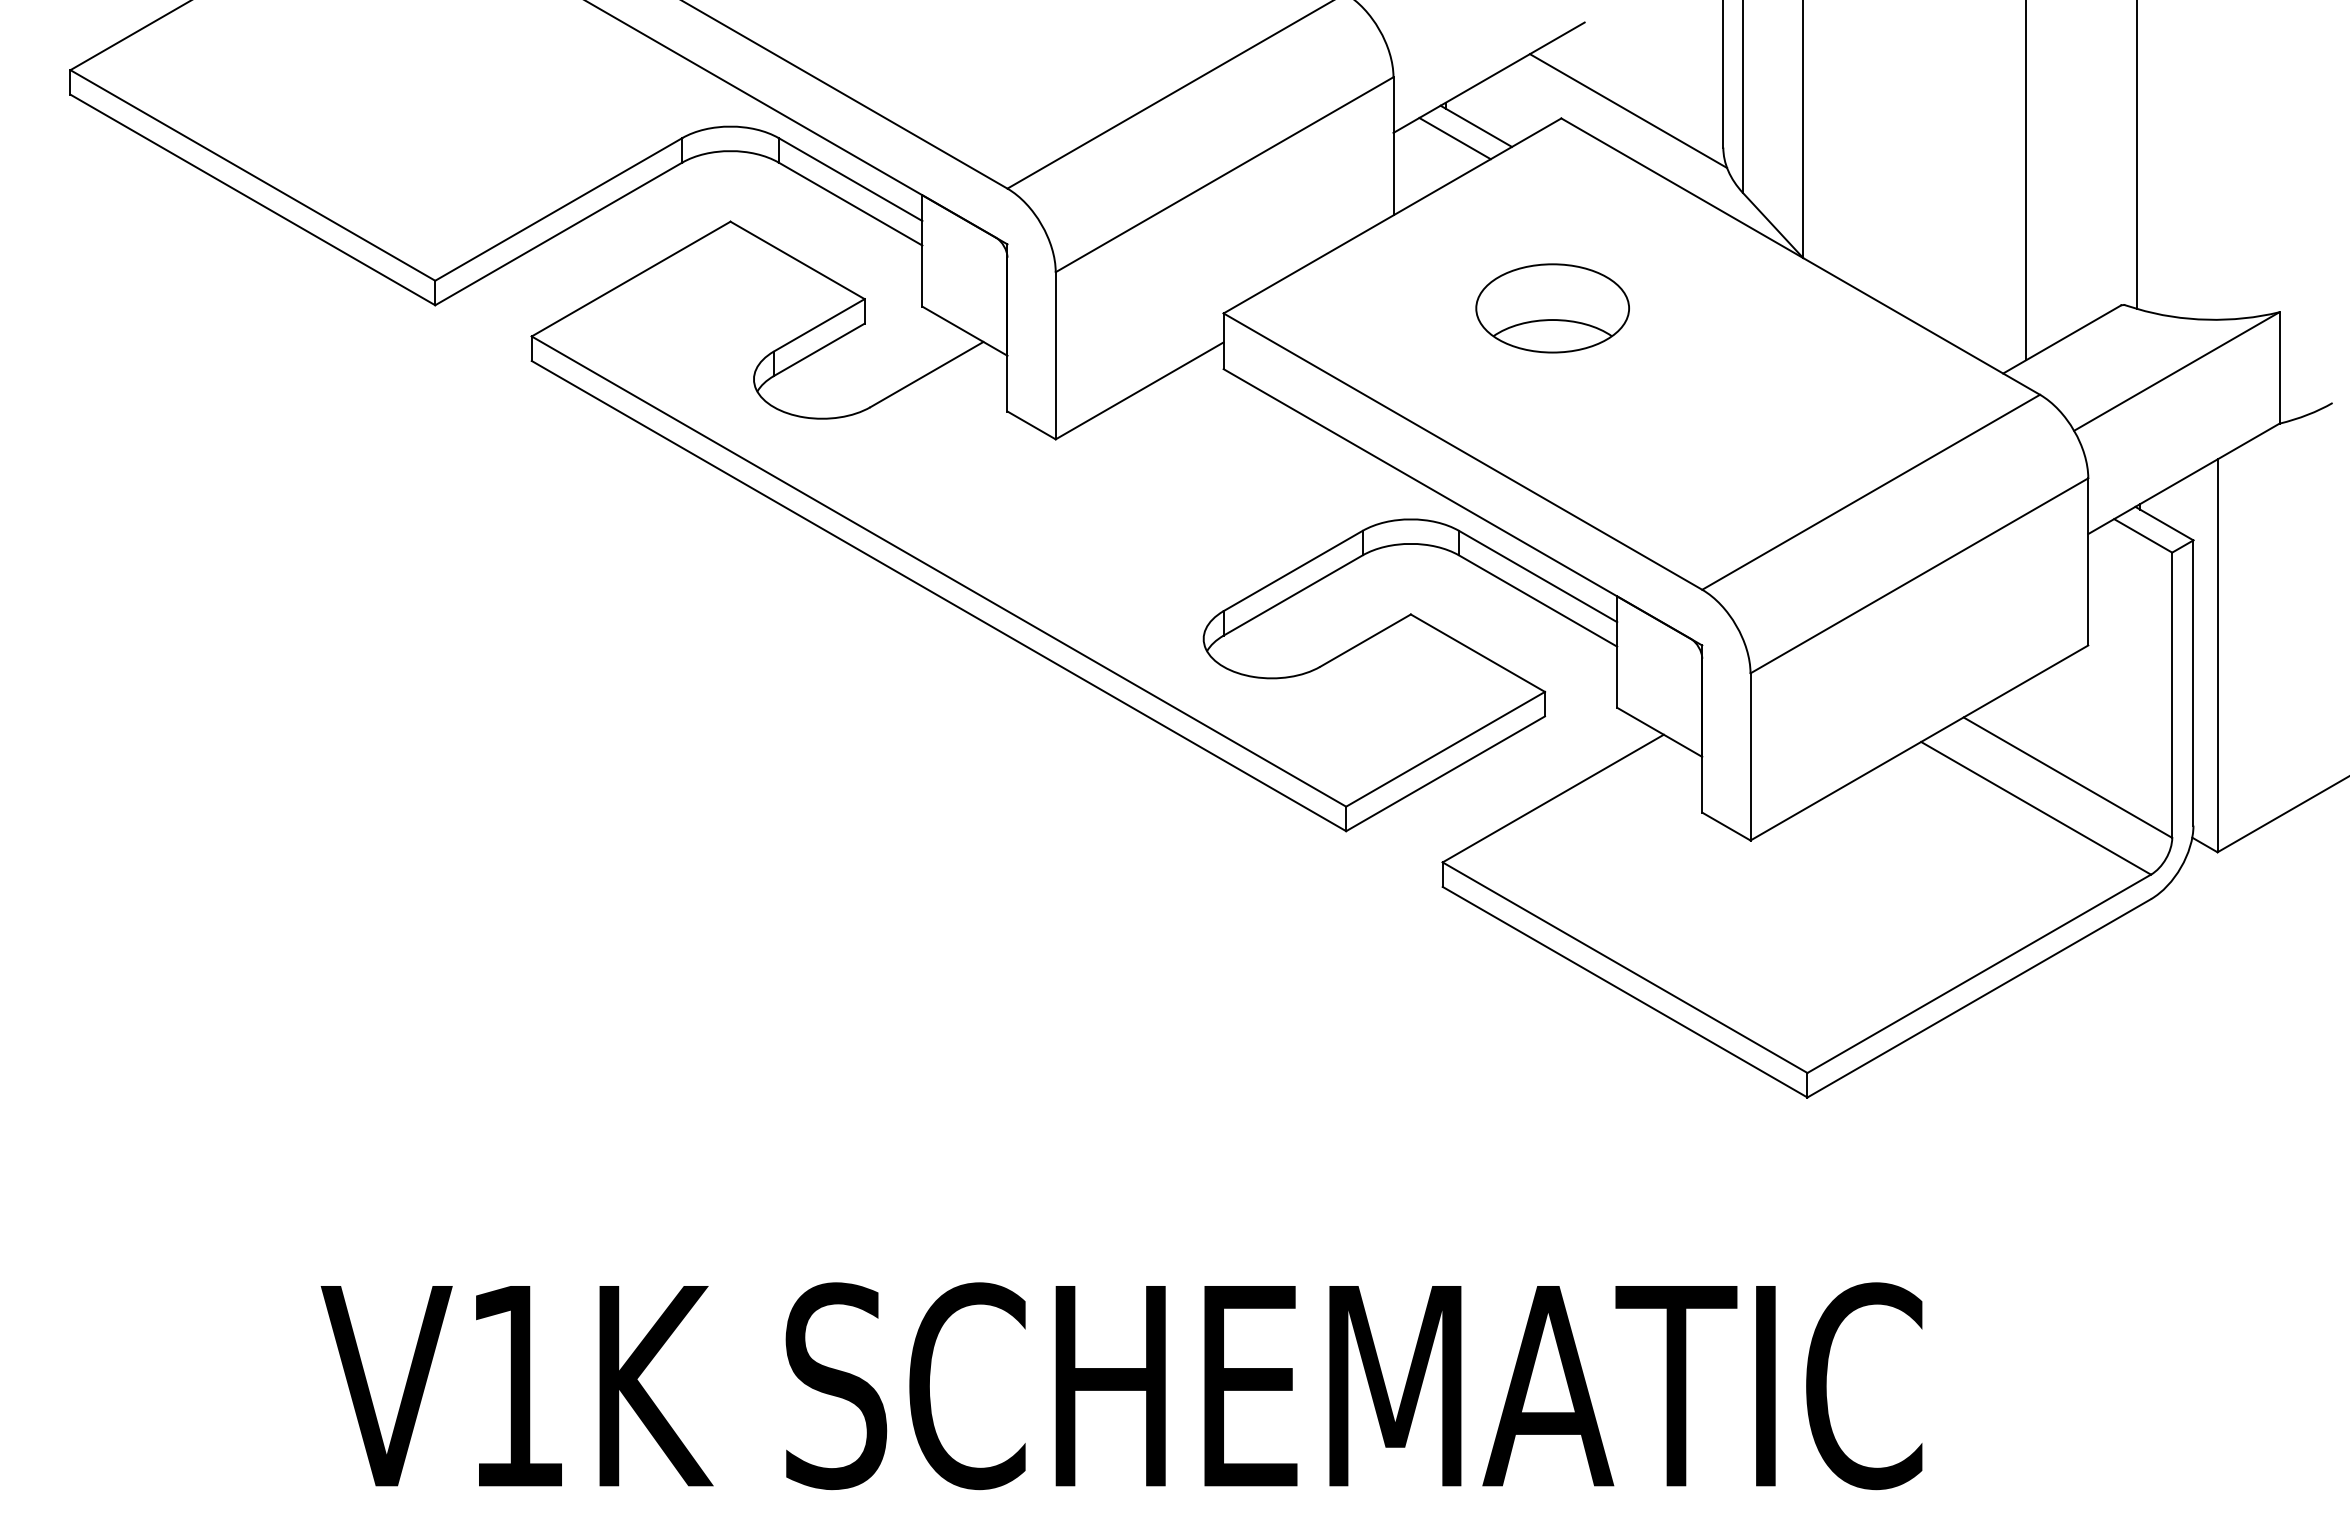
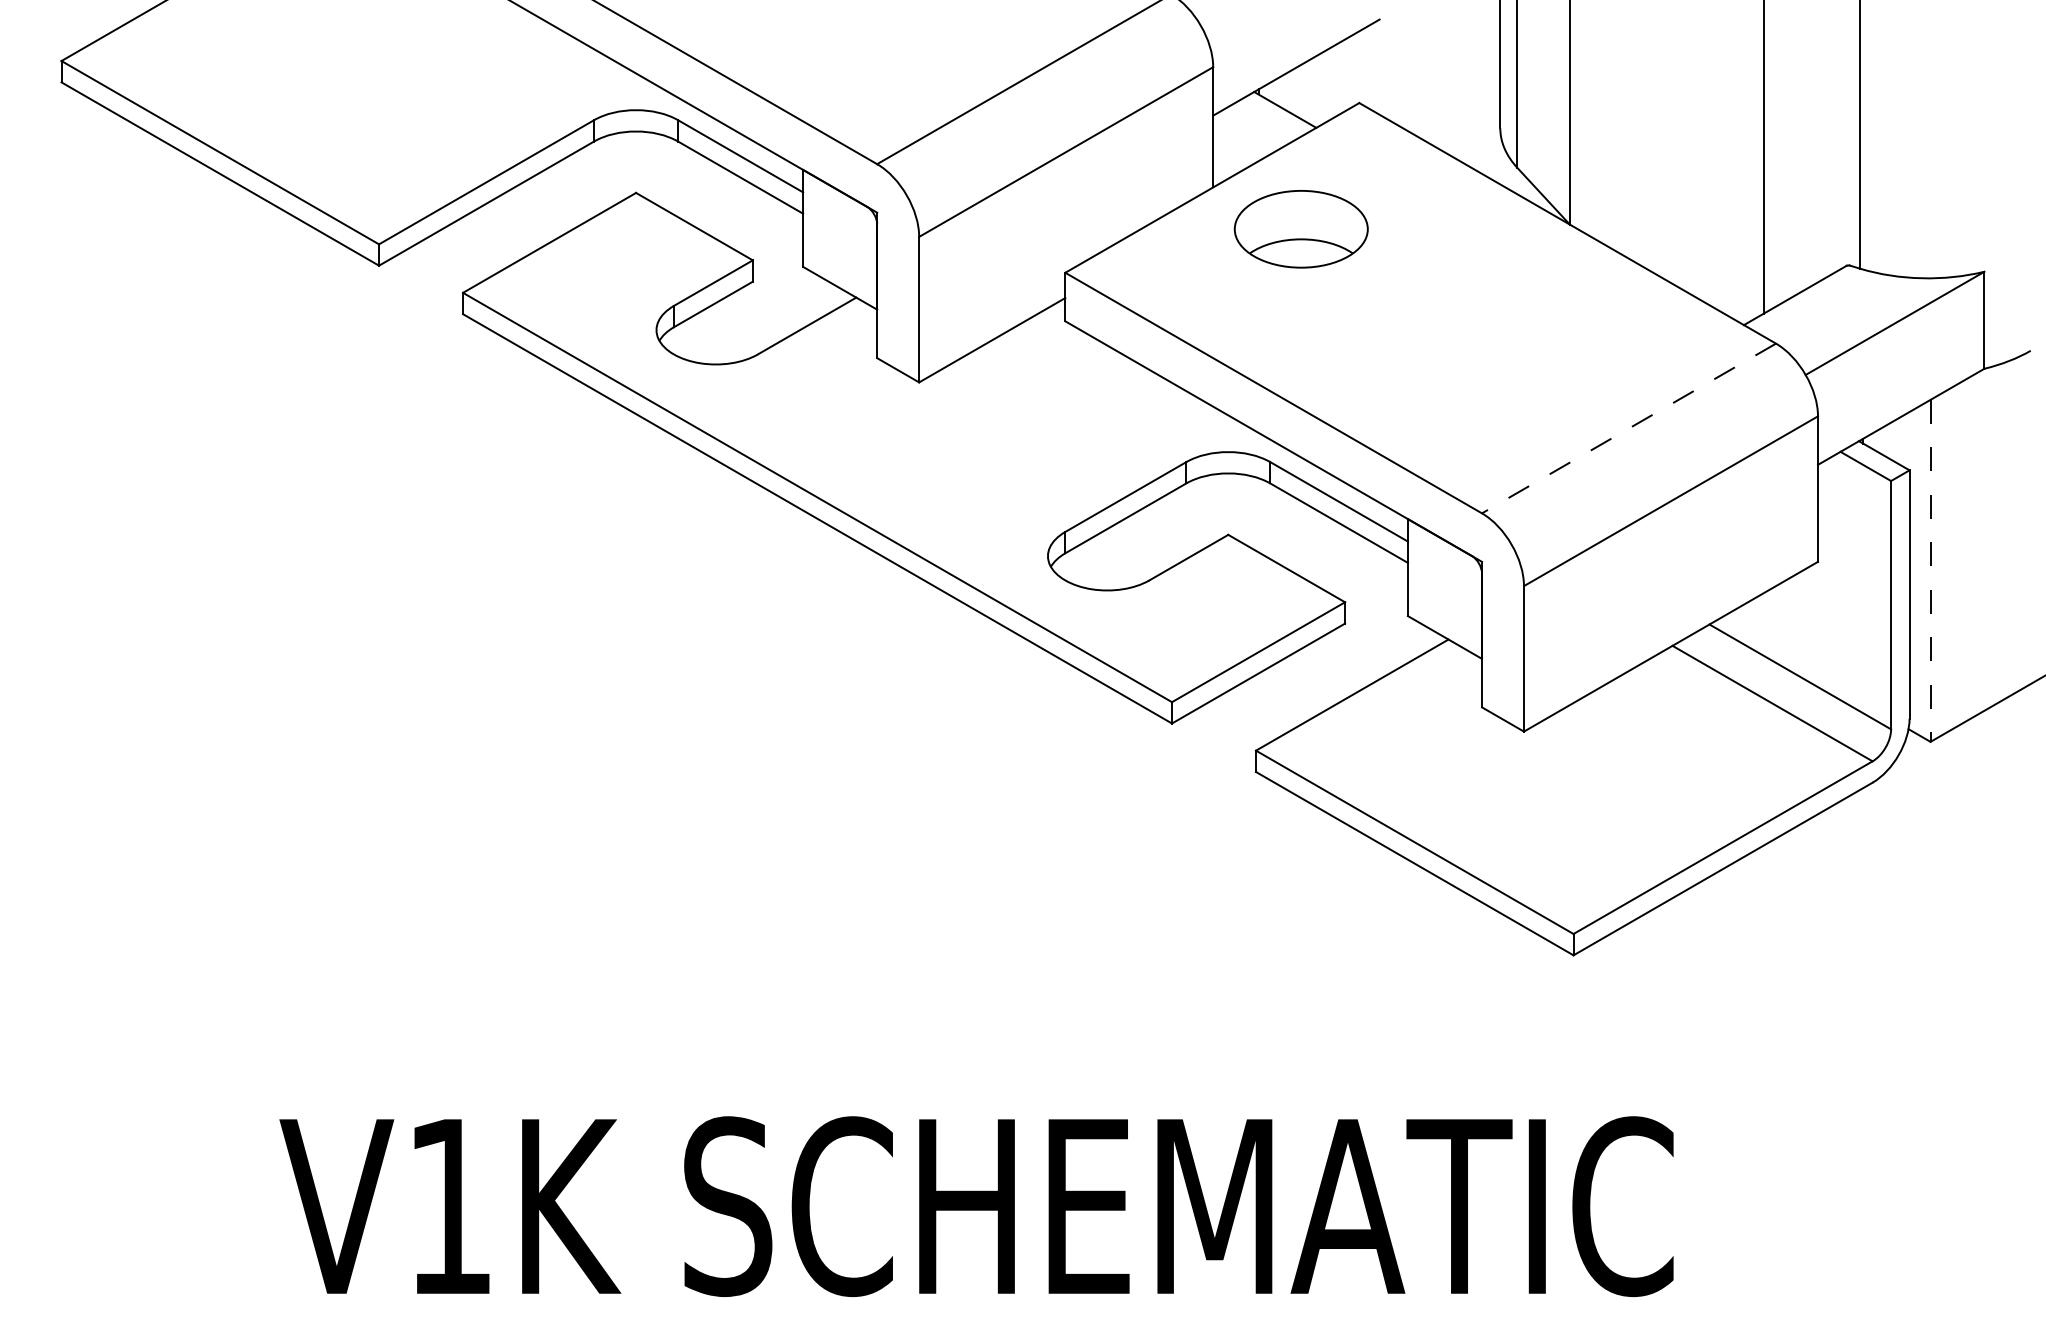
line: (1628, 110) -> (1417, 96), removed
line: (1454, 138) -> (1266, 120), removed
part: (1552, 308) -> (1301, 229), moved
line: (1870, 492) -> (1628, 428), solid -> dashed
line: (2217, 656) -> (1930, 571), solid -> dashed

